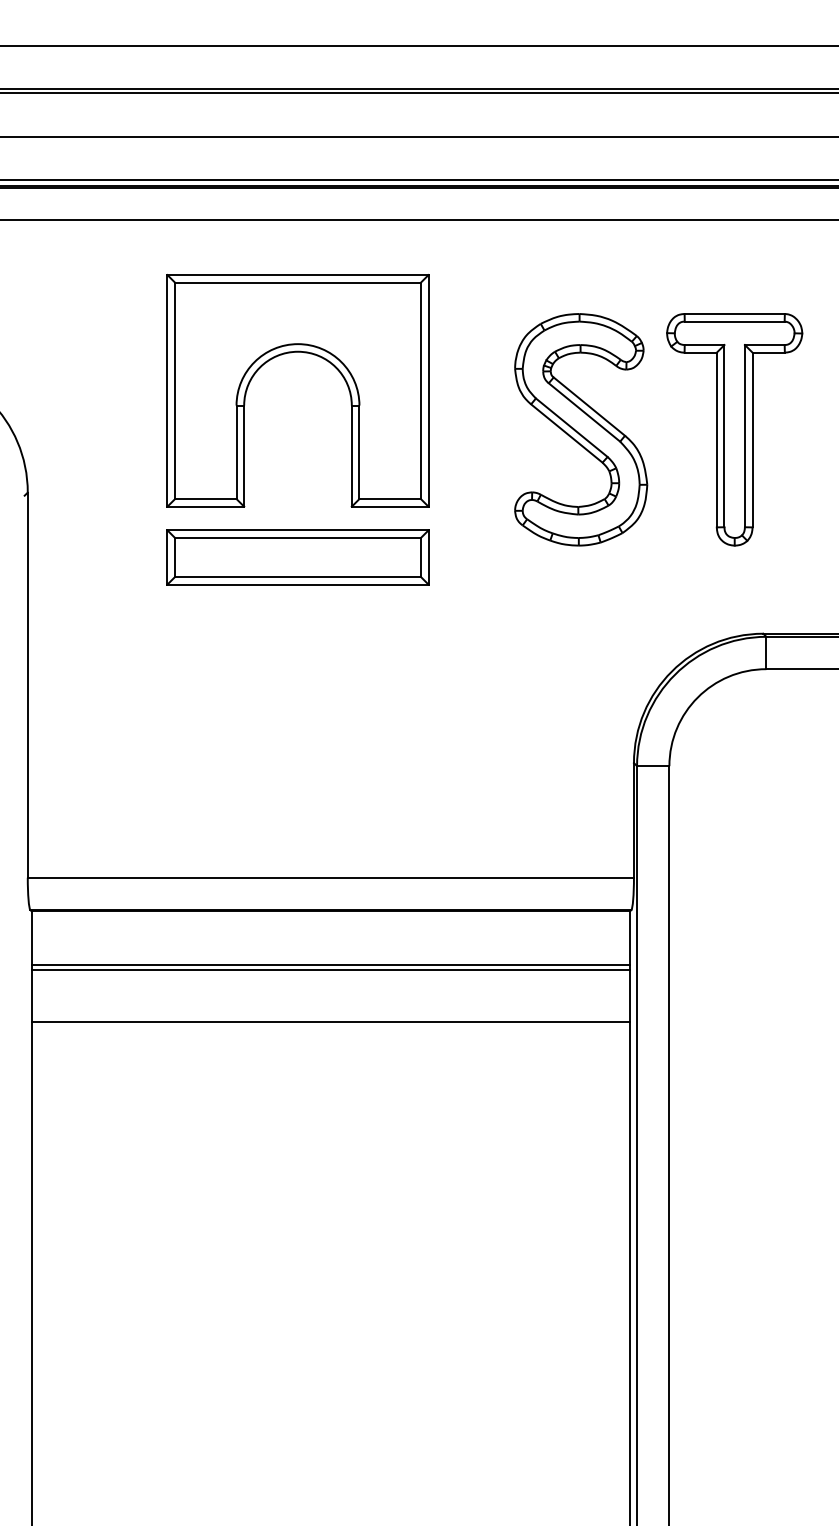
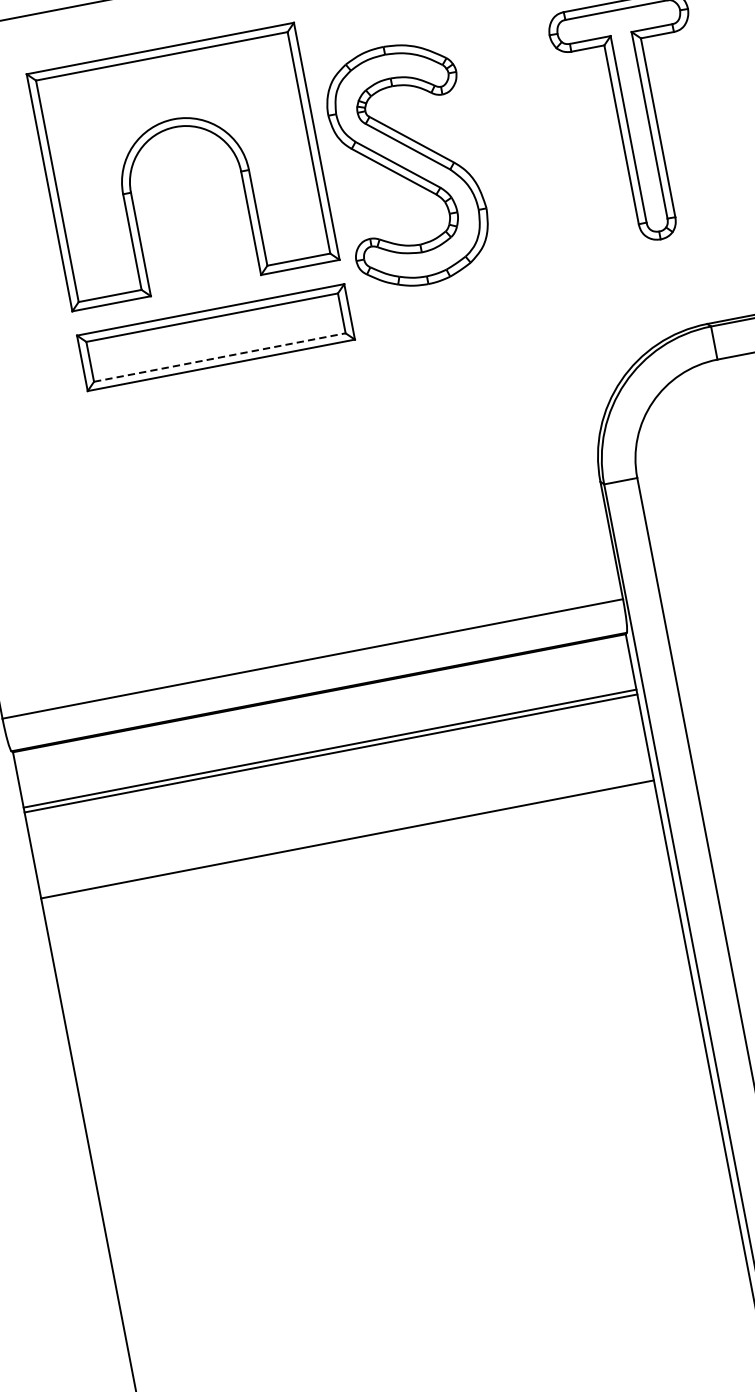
part: (581, 429) -> (408, 164), moved
line: (298, 576) -> (220, 356), solid -> dashed
line: (330, 1022) -> (347, 839), moved

